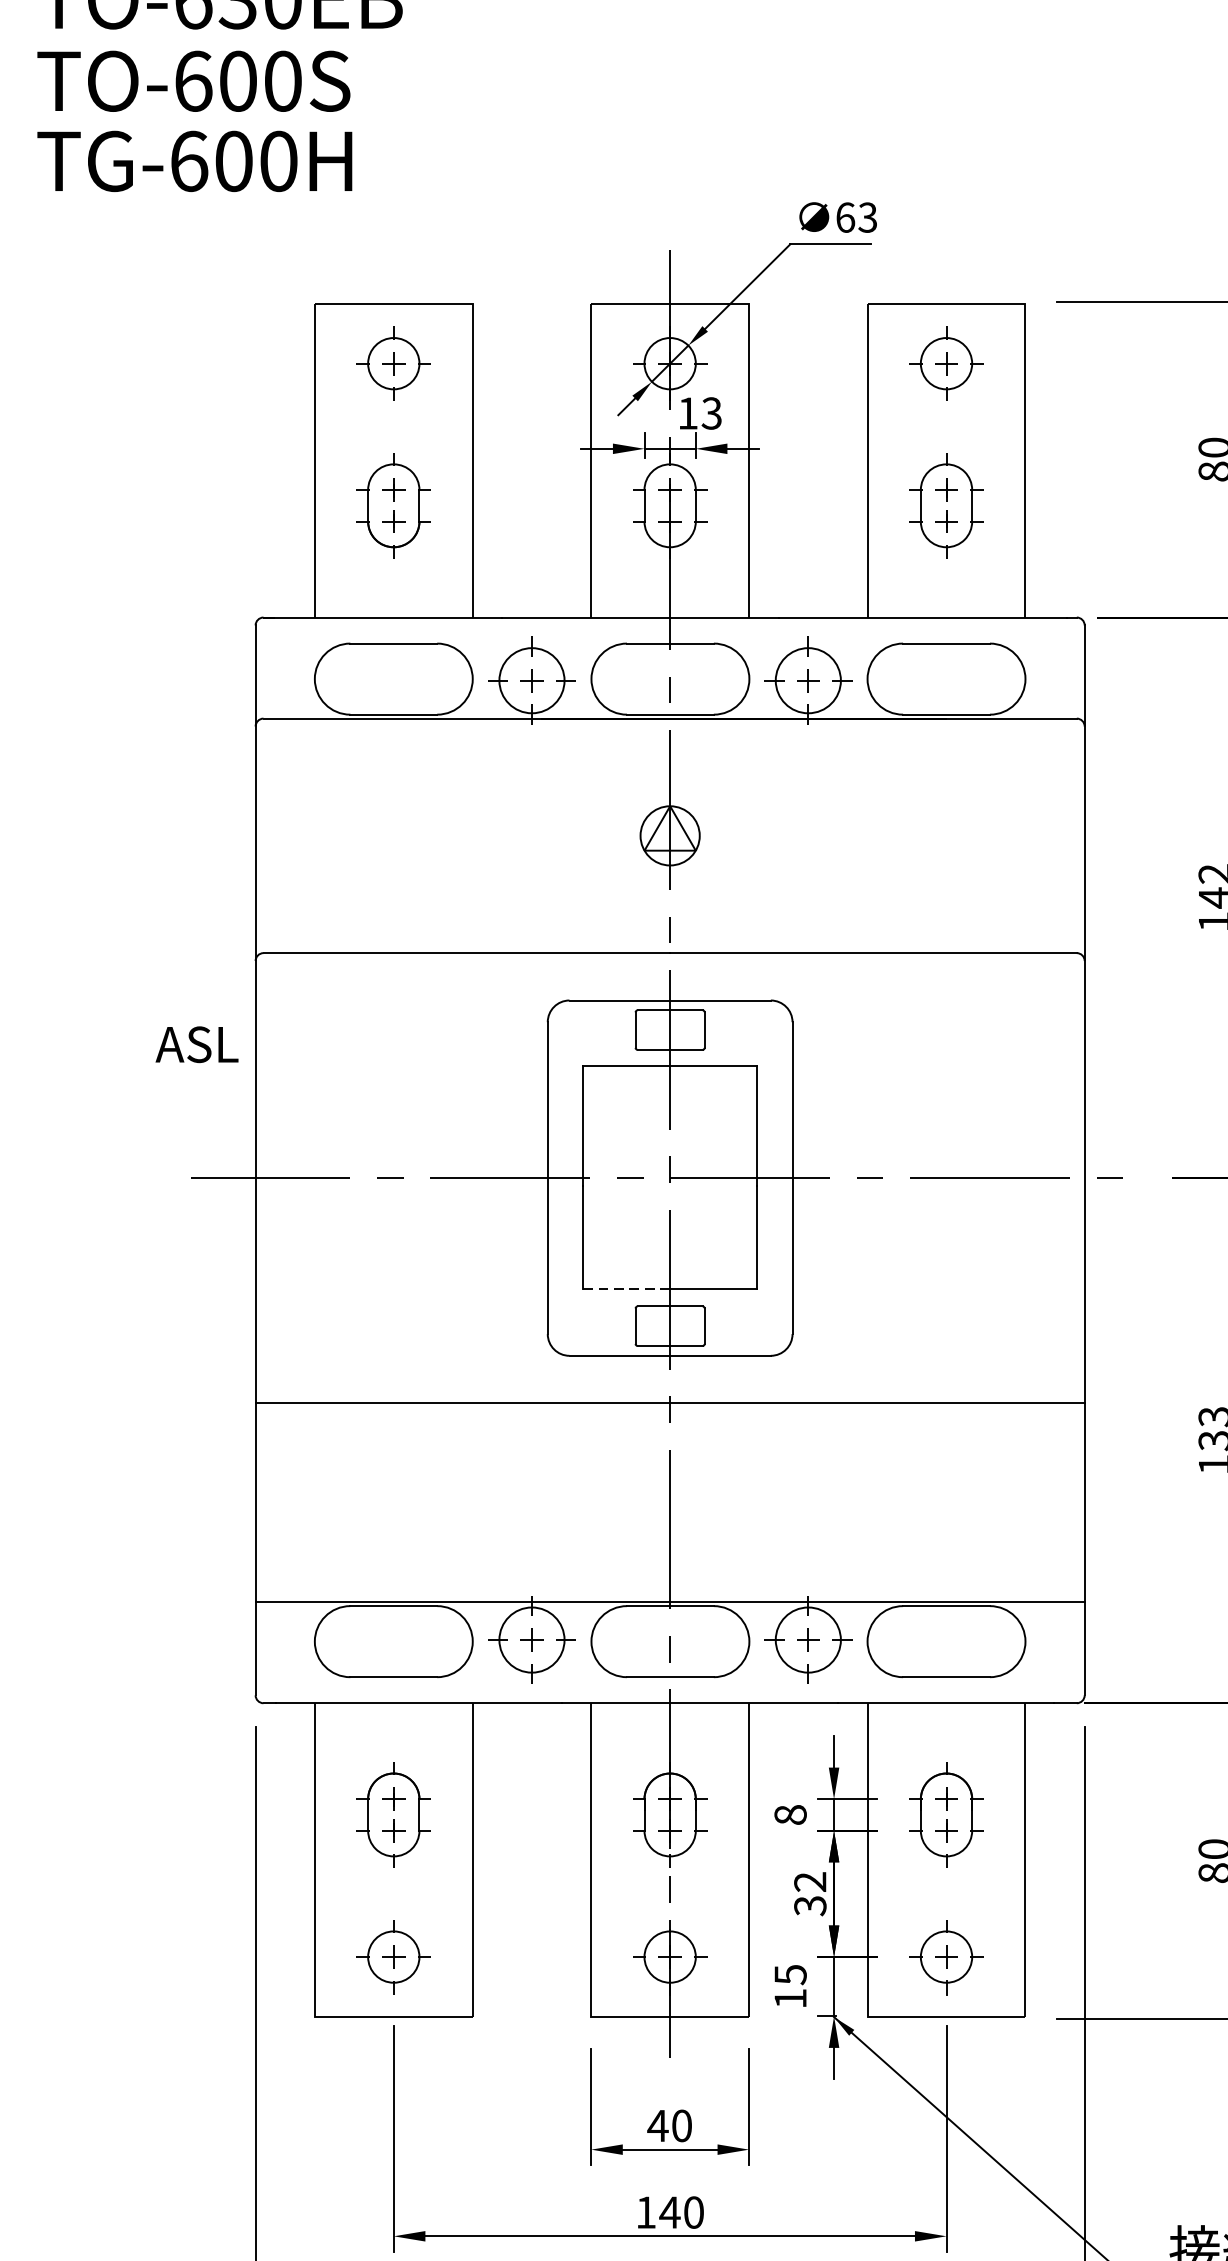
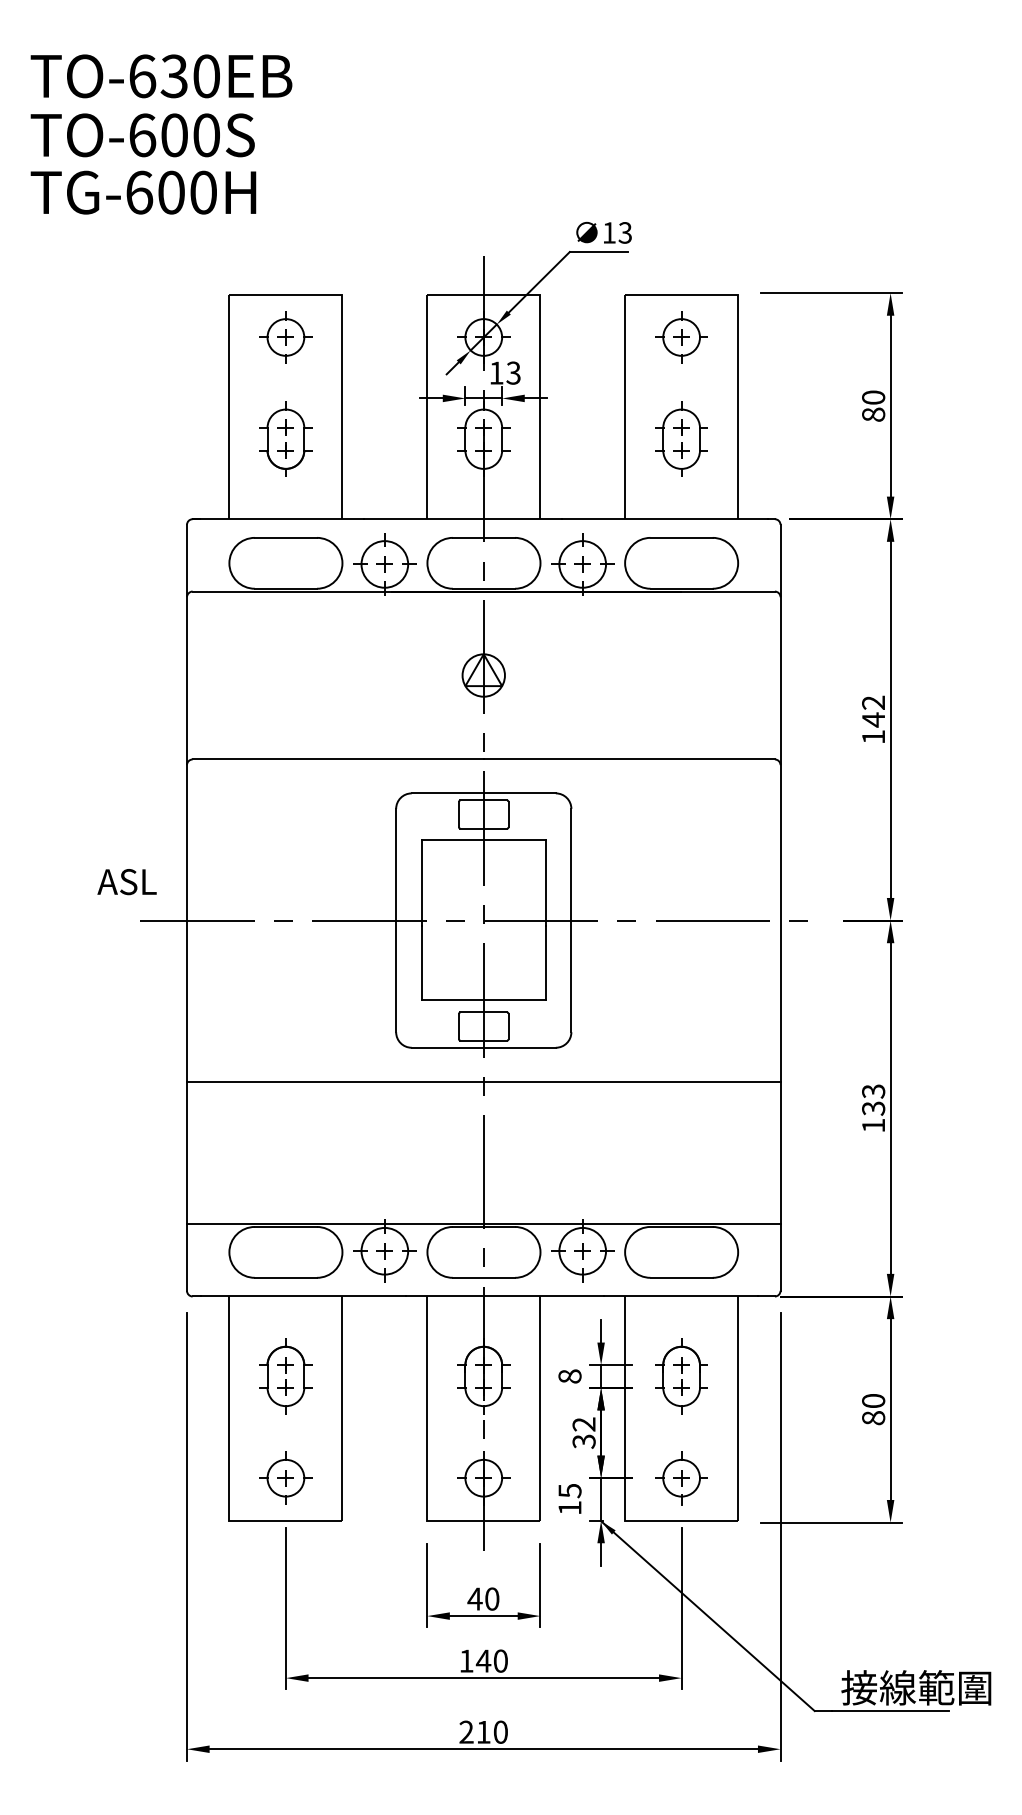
text: (845, 217) -> (609, 232), 63 -> 13
text: (196, 1045) -> (126, 882), moved
line: (627, 1289) -> (453, 1000), dashed -> solid

